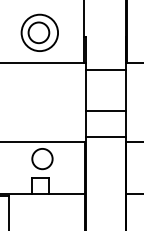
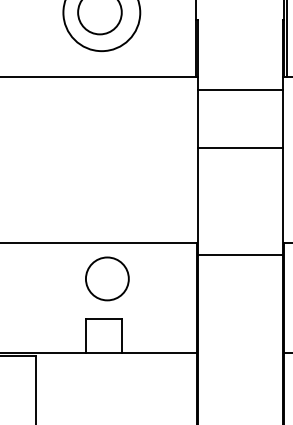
line: (105, 111) -> (240, 149), moved
line: (105, 136) -> (240, 254), moved

